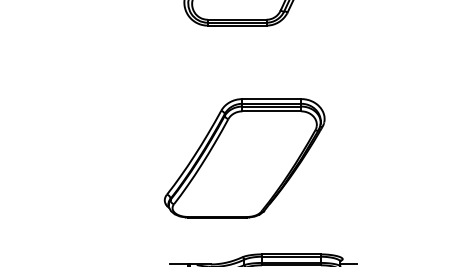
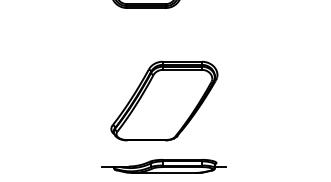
part: (244, 157) -> (164, 100), moved

